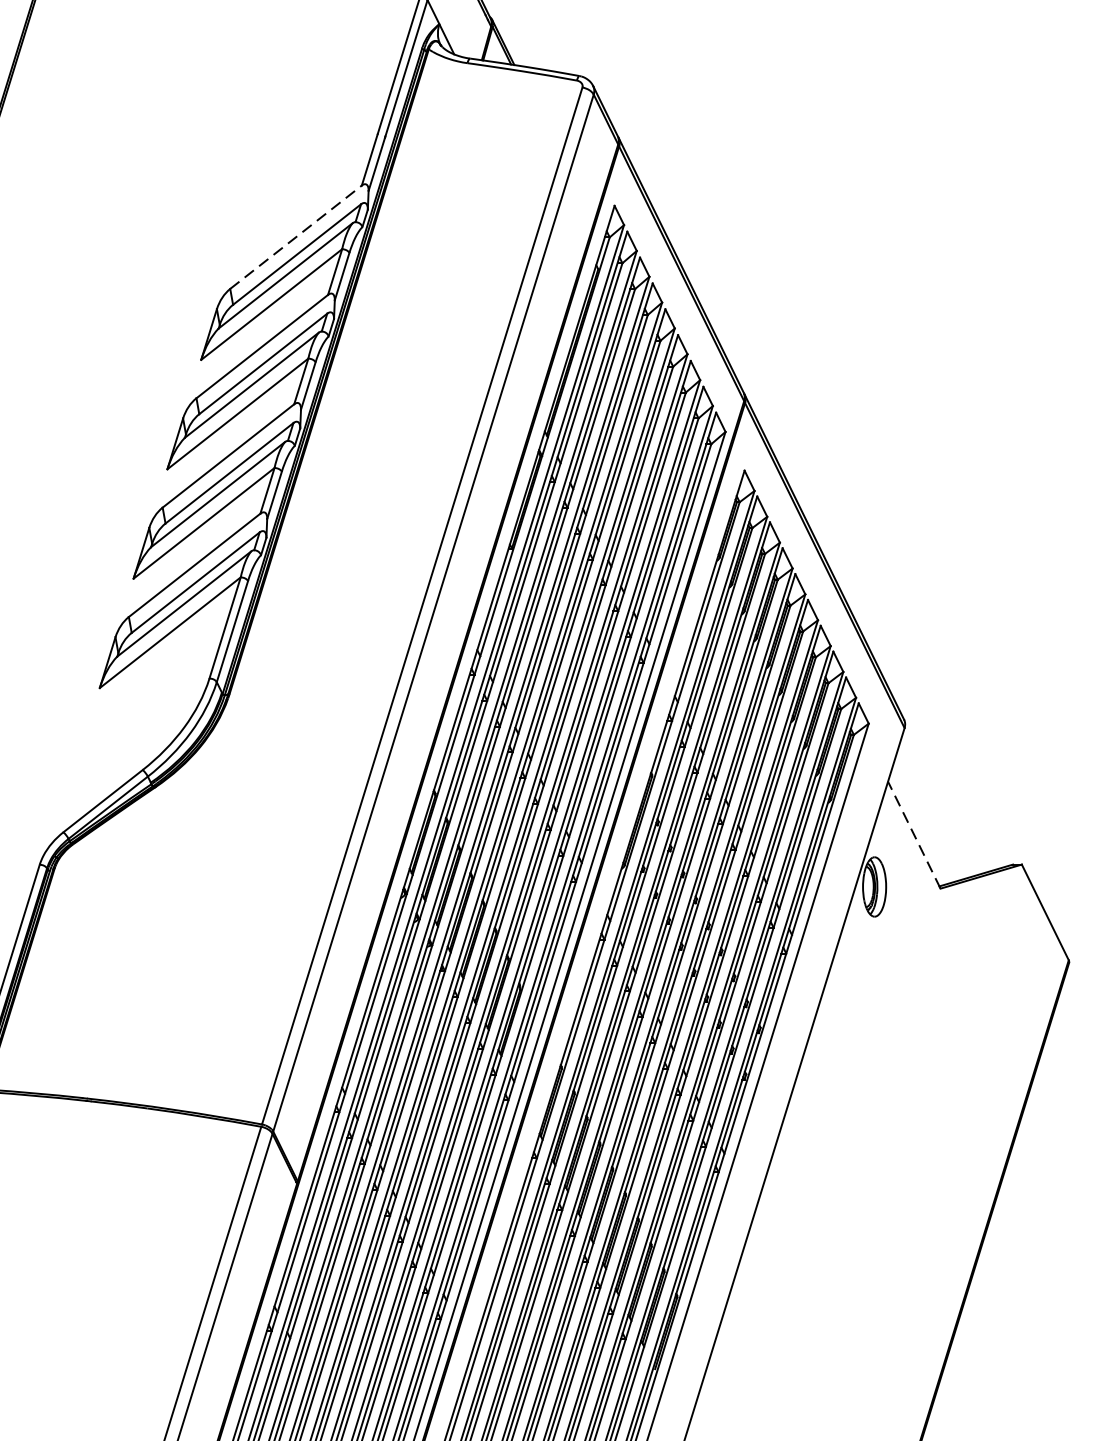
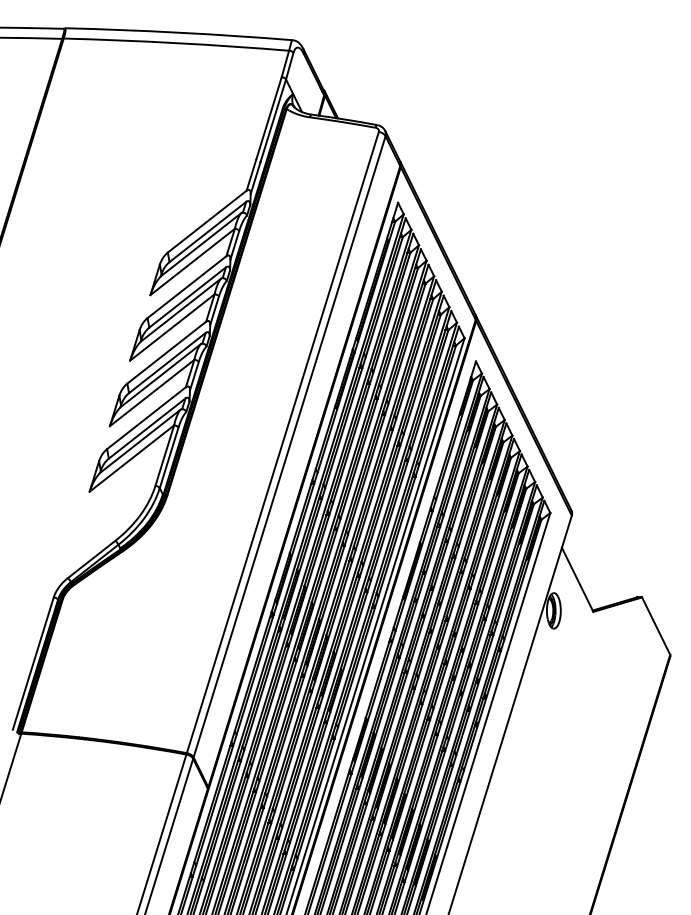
line: (296, 237) -> (207, 221), dashed -> solid
line: (914, 834) -> (577, 579), dashed -> solid

